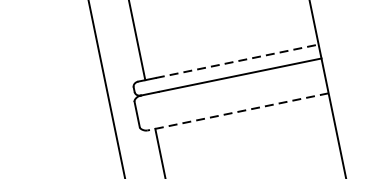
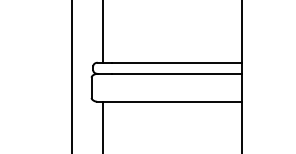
line: (237, 60) -> (177, 62), dashed -> solid
line: (237, 111) -> (169, 101), dashed -> solid

